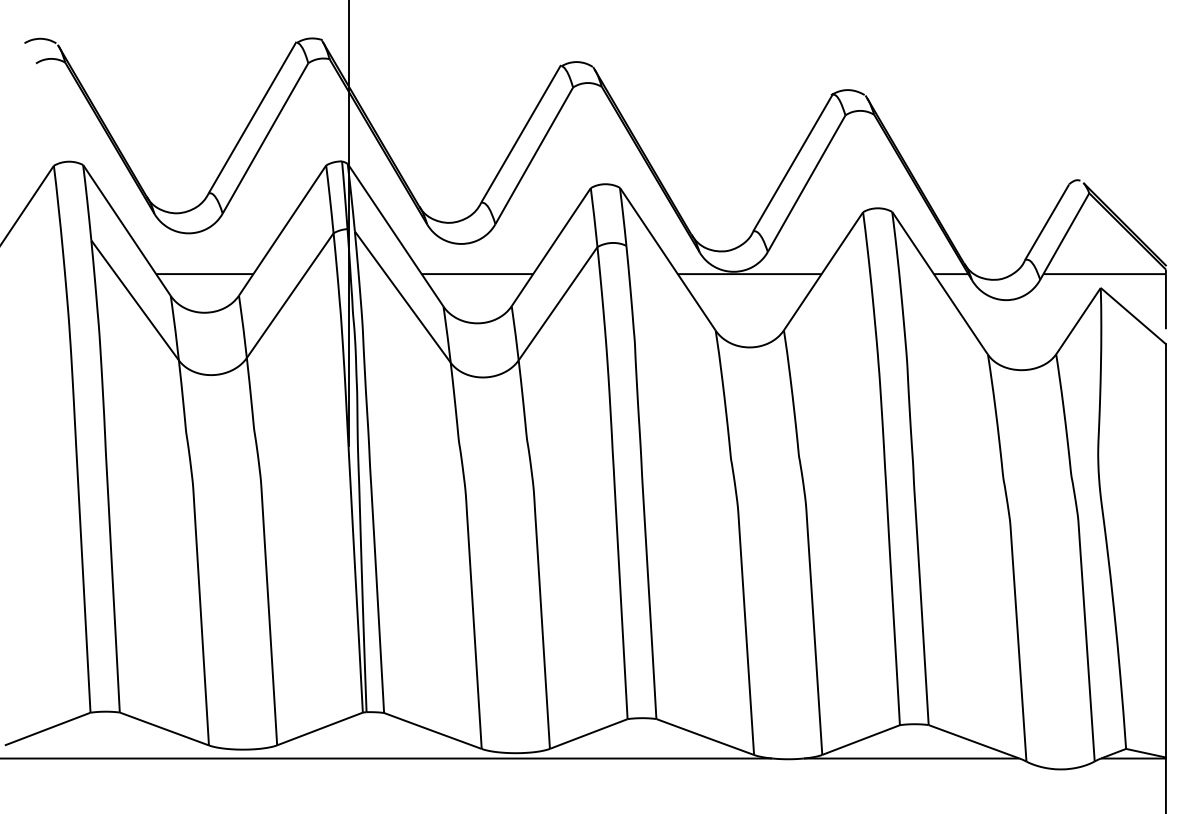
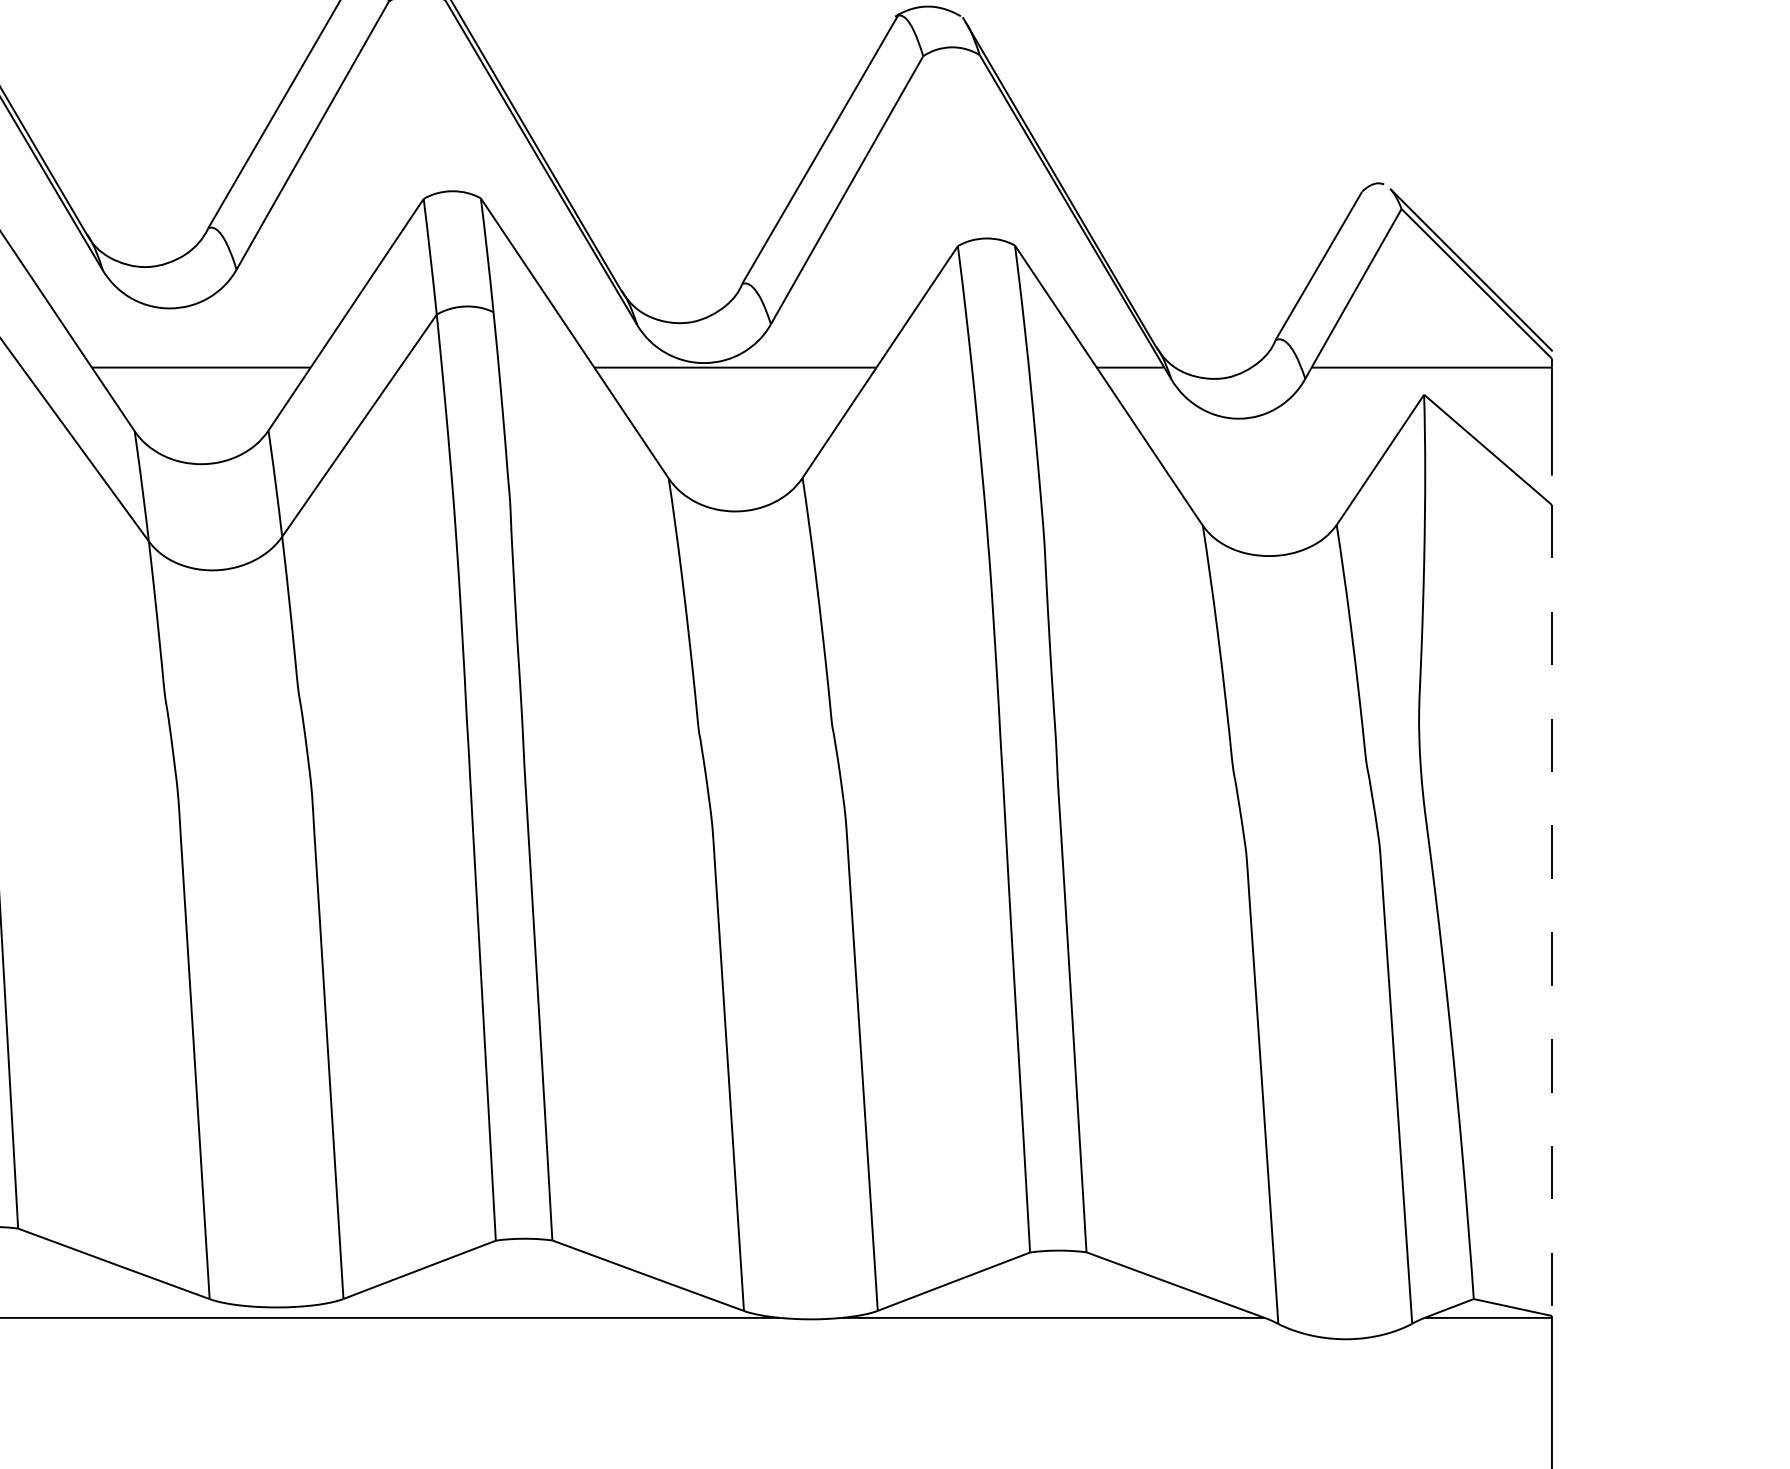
line: (1165, 550) -> (1551, 909), solid -> dashed

